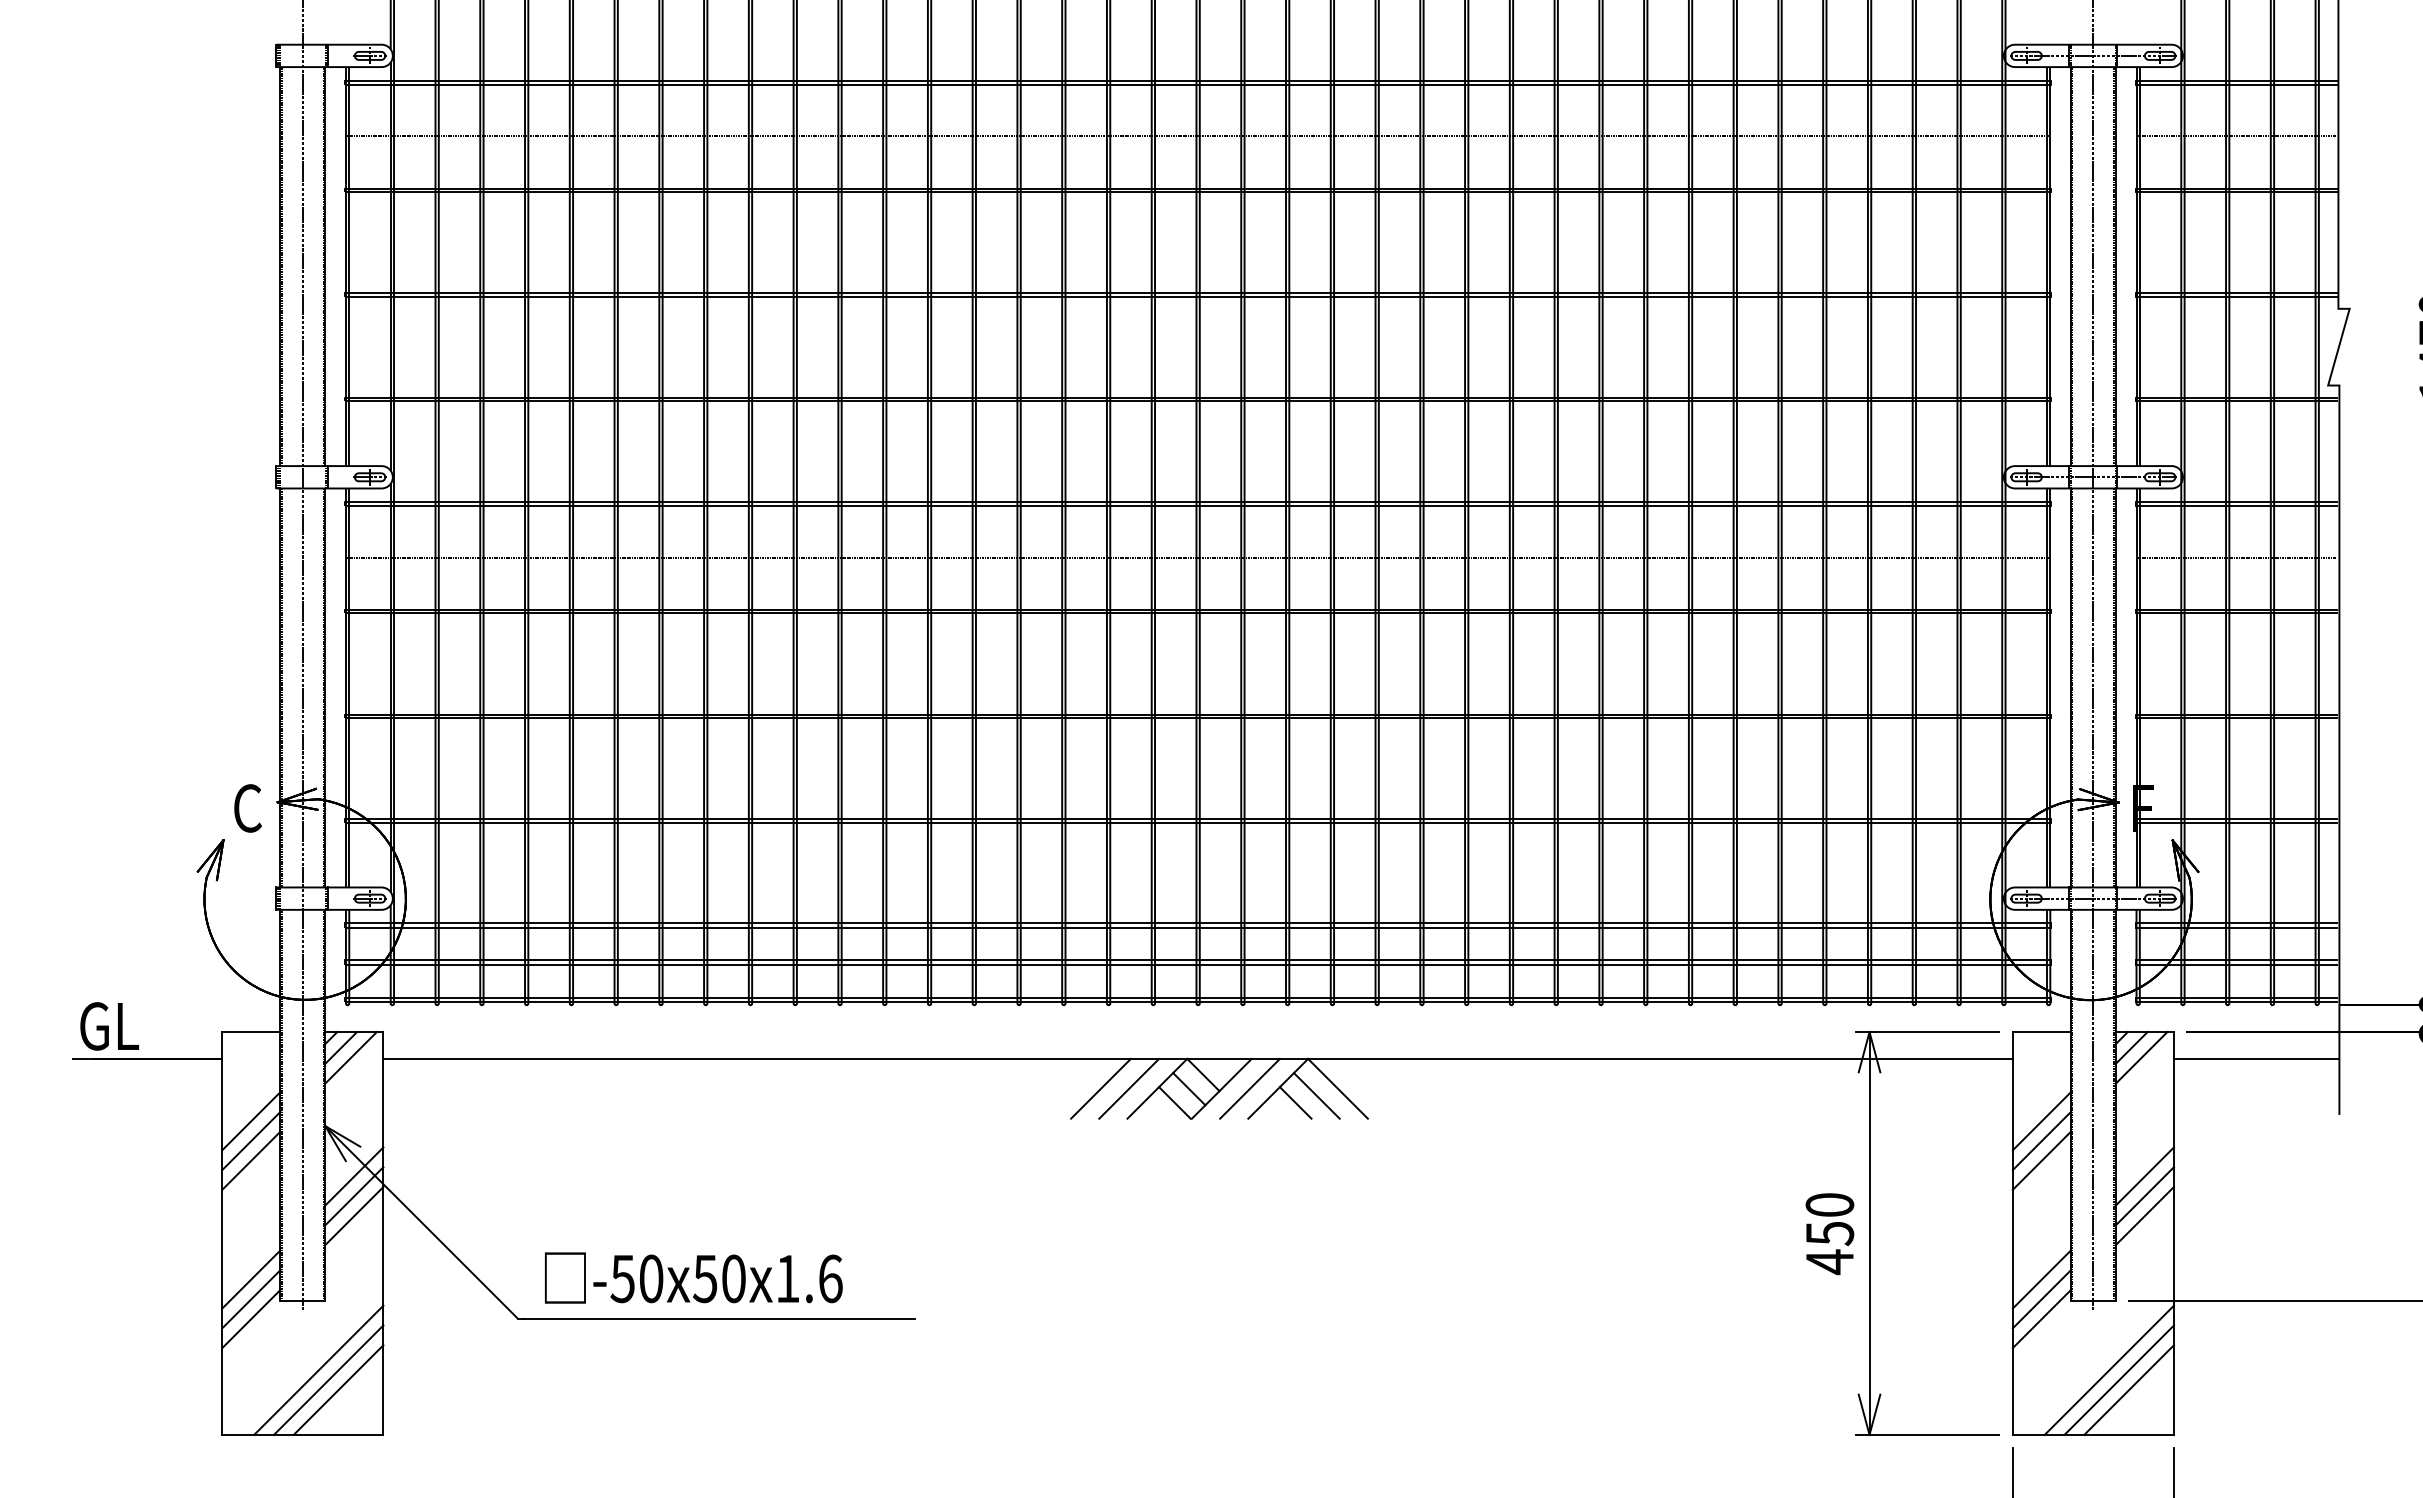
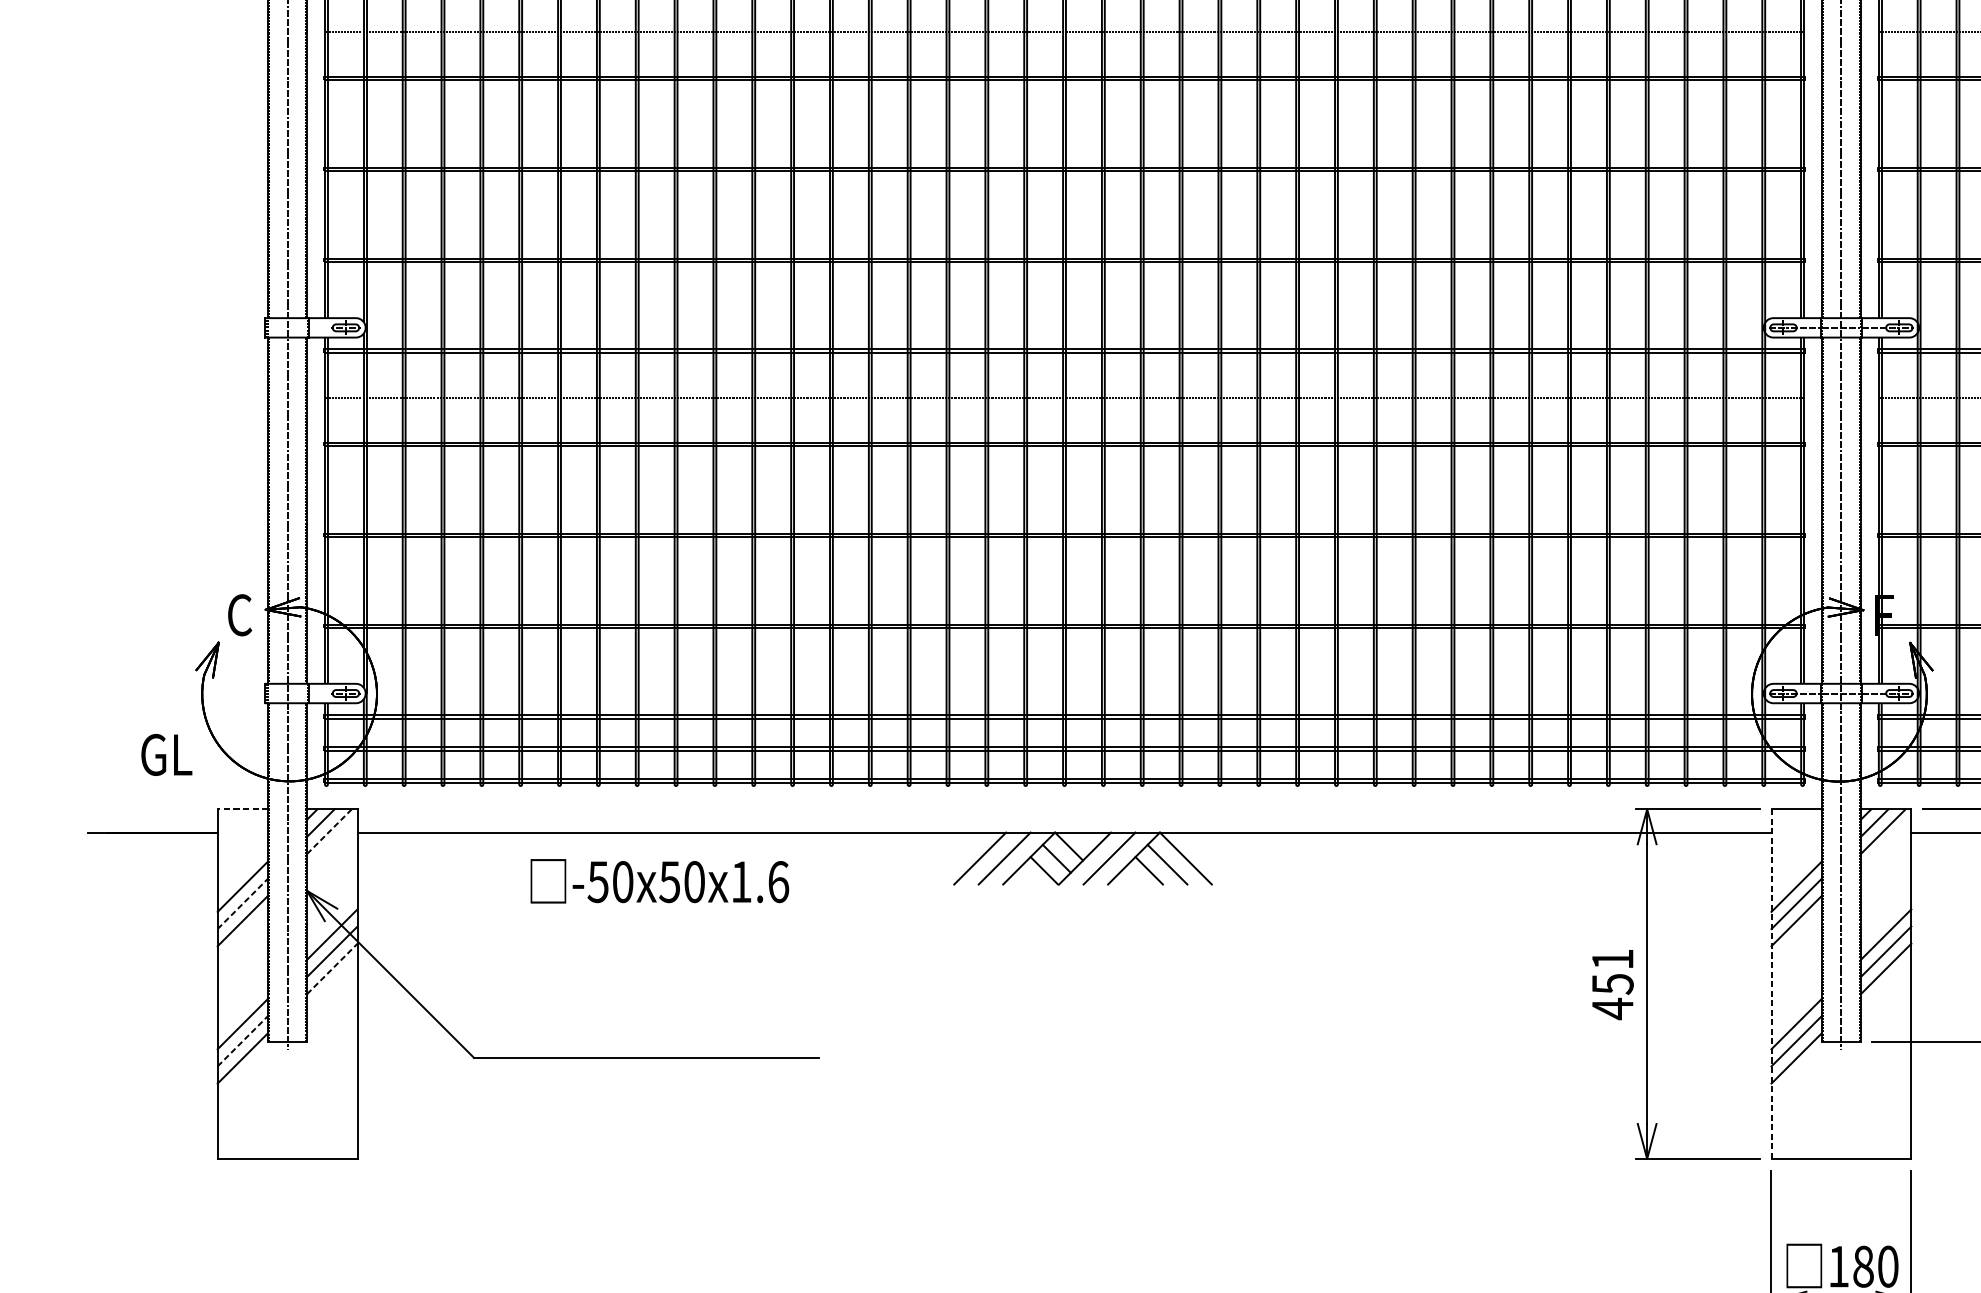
text: (109, 1026) -> (166, 755), moved
line: (250, 1032) -> (242, 809), solid -> dashed
line: (351, 1057) -> (329, 831), solid -> dashed
line: (251, 1140) -> (243, 903), solid -> dashed
text: (1829, 1204) -> (1612, 958), 450 -> 451
line: (354, 1215) -> (332, 968), solid -> dashed
line: (2012, 1233) -> (1771, 984), solid -> dashed
text: (693, 1277) -> (659, 880), moved
line: (251, 1298) -> (243, 1040), solid -> dashed
line: (318, 1369) -> (301, 1102), removed
line: (2108, 1369) -> (1854, 1102), removed
line: (328, 1379) -> (309, 1110), removed
line: (2118, 1379) -> (1863, 1110), removed
line: (338, 1389) -> (318, 1119), removed
line: (2128, 1389) -> (1871, 1119), removed

